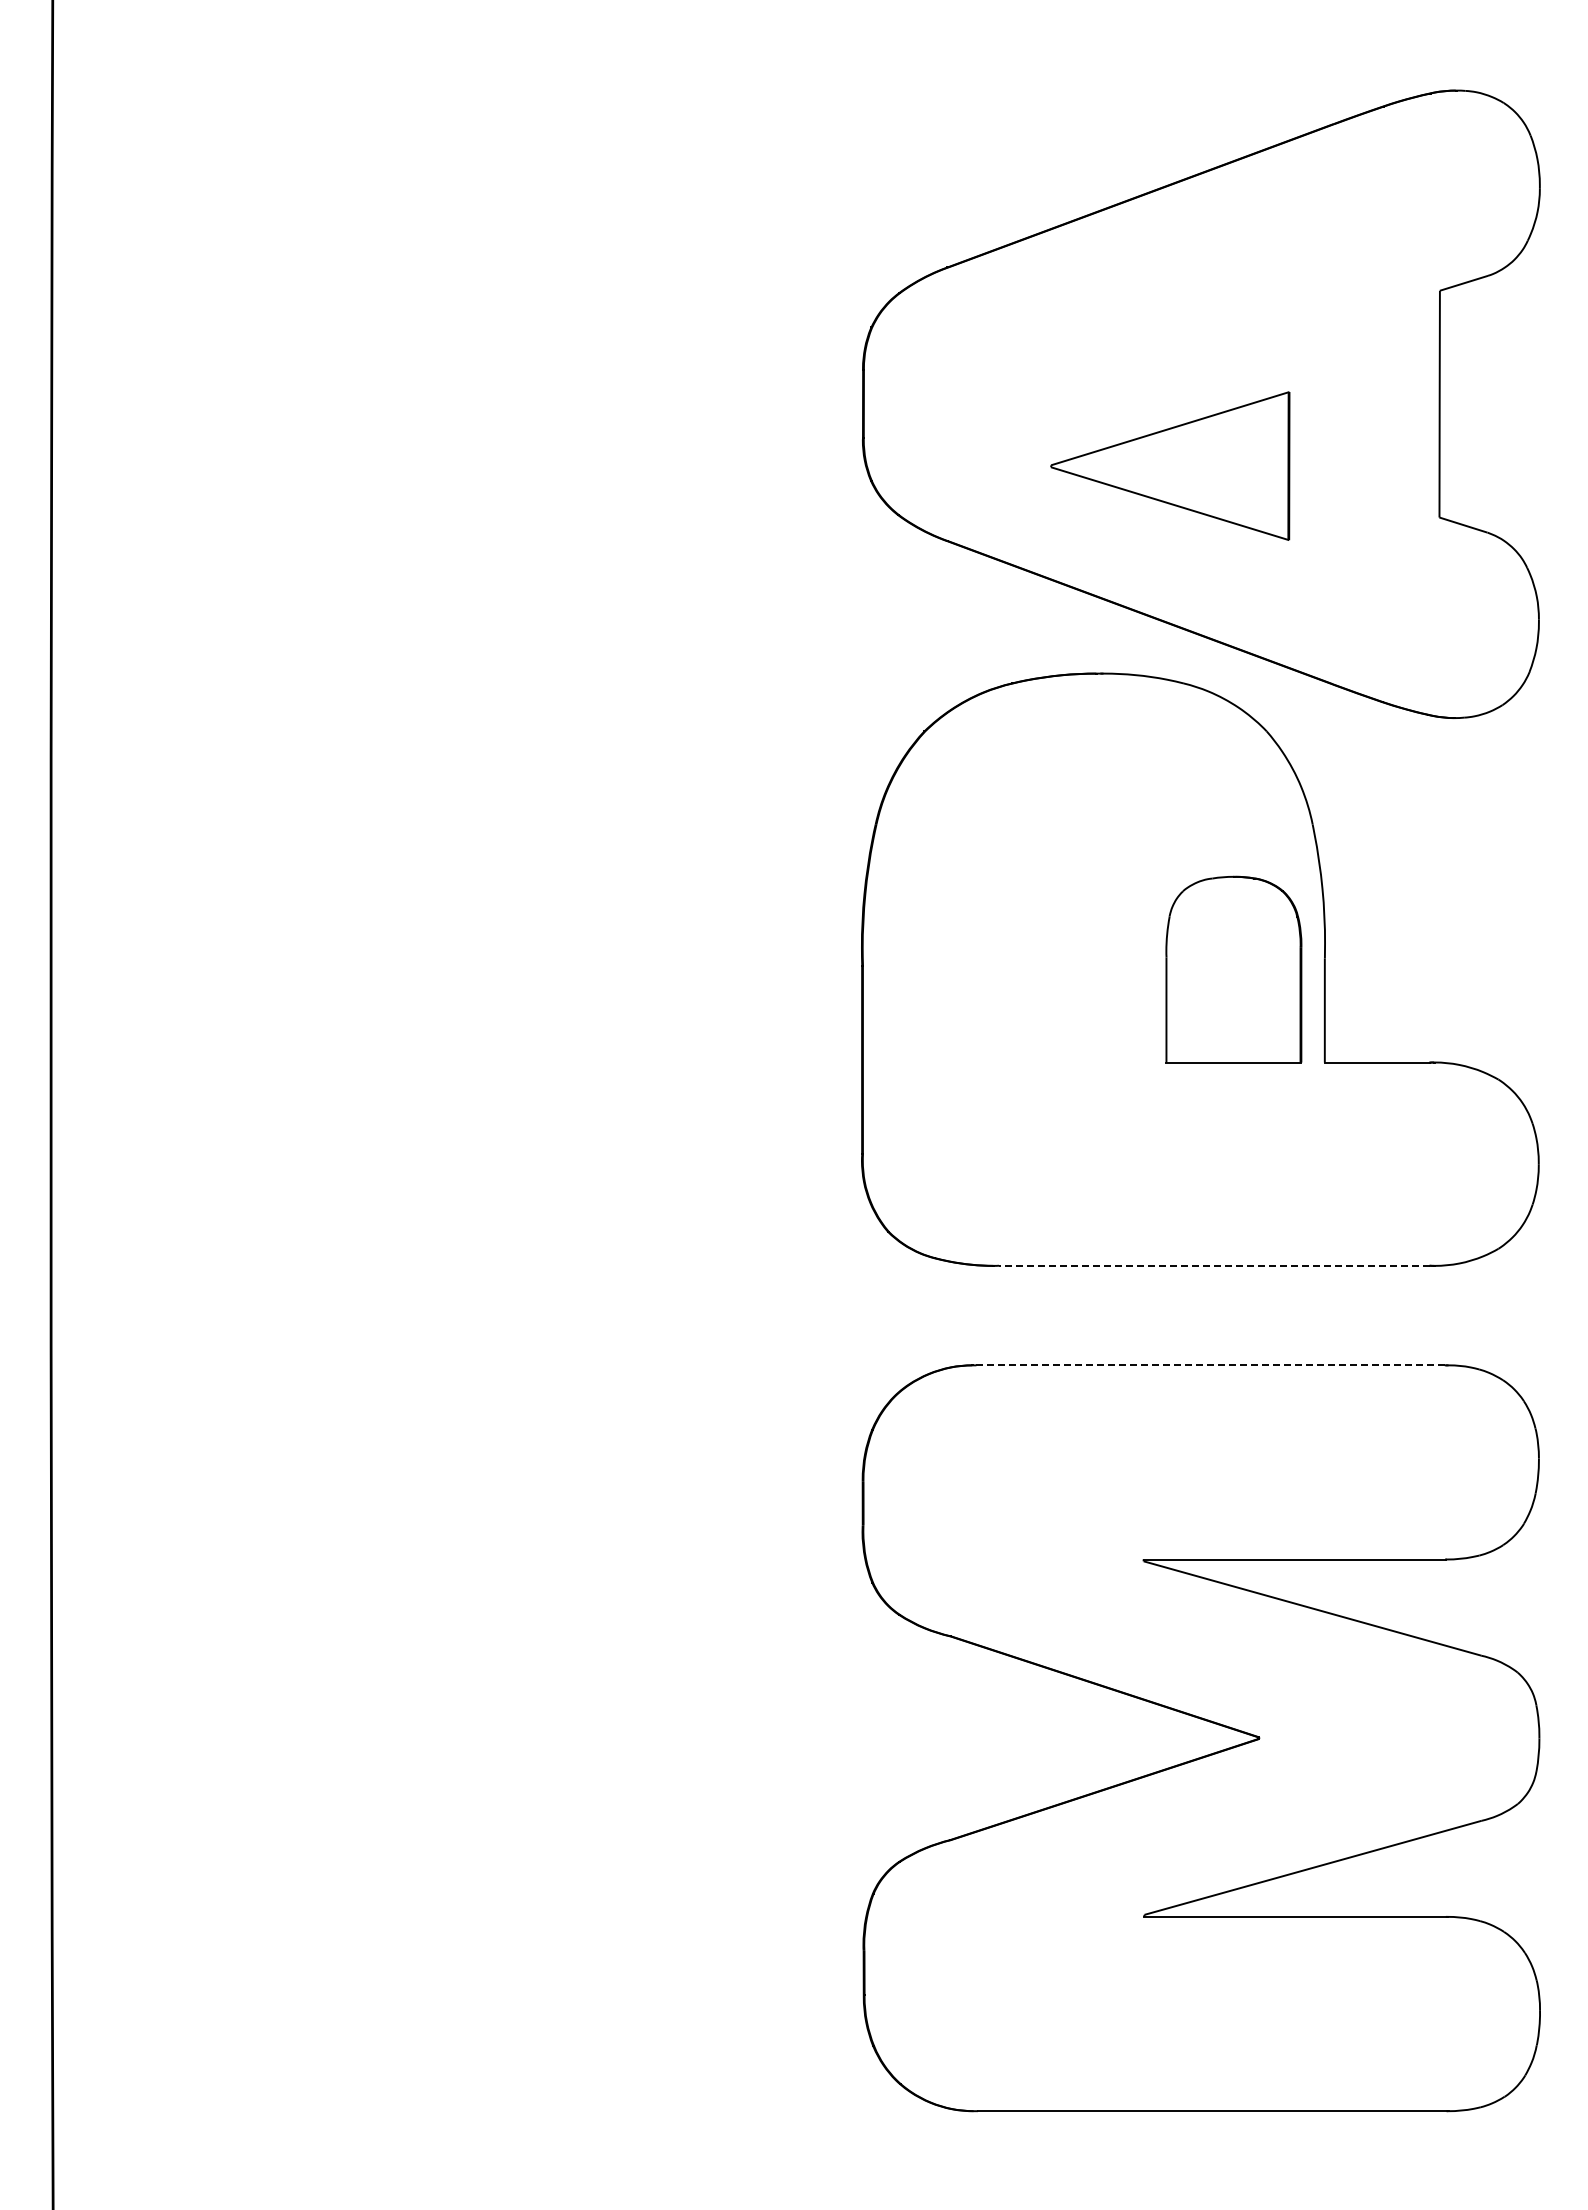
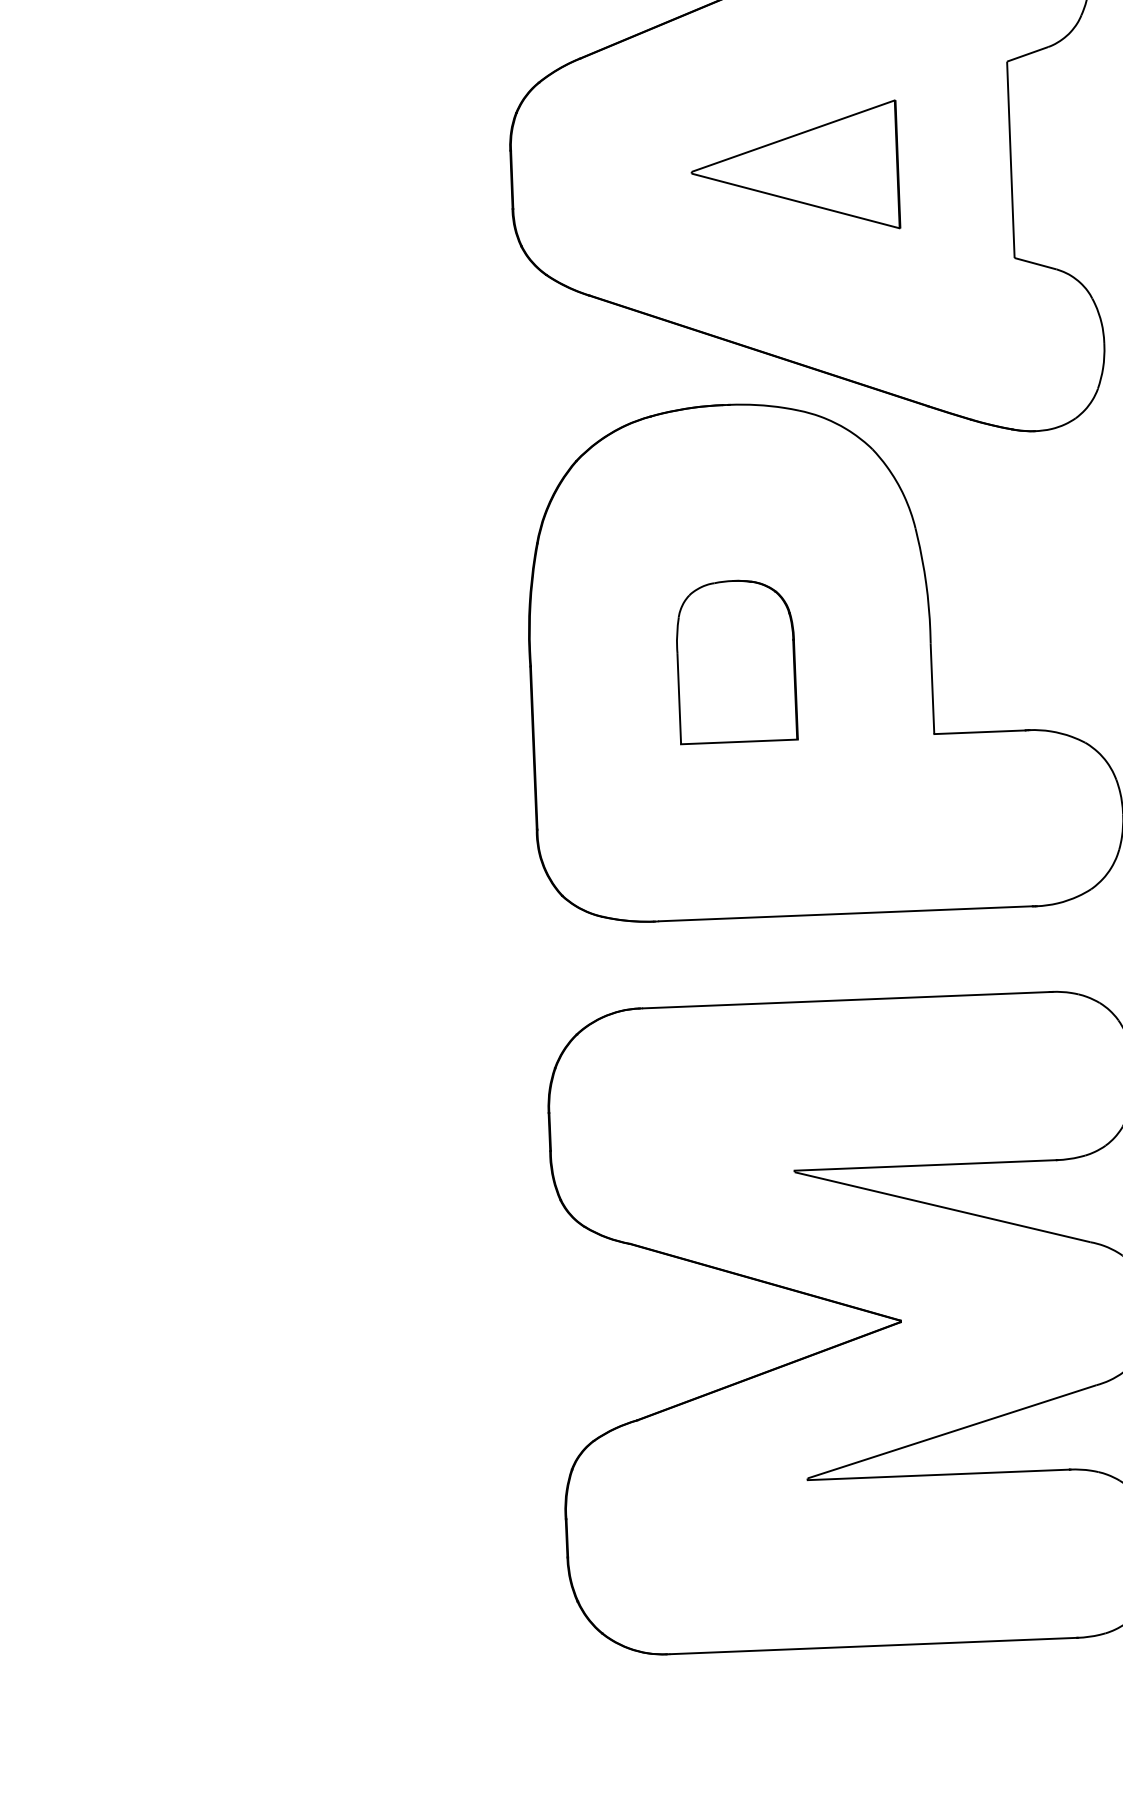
part: (1170, 465) -> (795, 167), moved
part: (1233, 969) -> (735, 661), moved
line: (1214, 1265) -> (845, 913), dashed -> solid
line: (1211, 1365) -> (846, 1000), dashed -> solid

